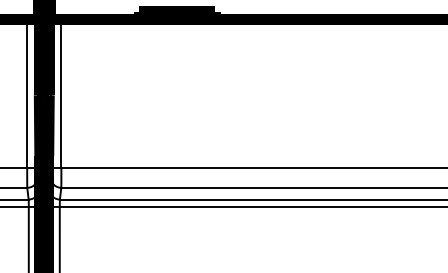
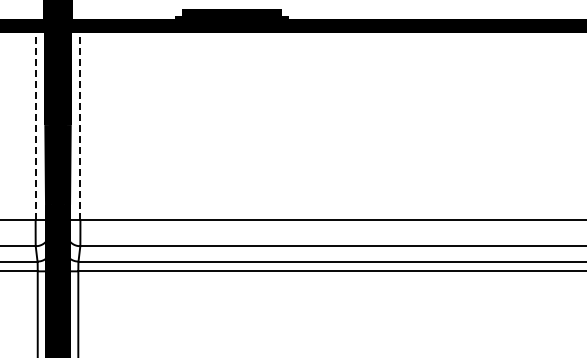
line: (27, 93) -> (35, 122), solid -> dashed
line: (61, 94) -> (80, 123), solid -> dashed

